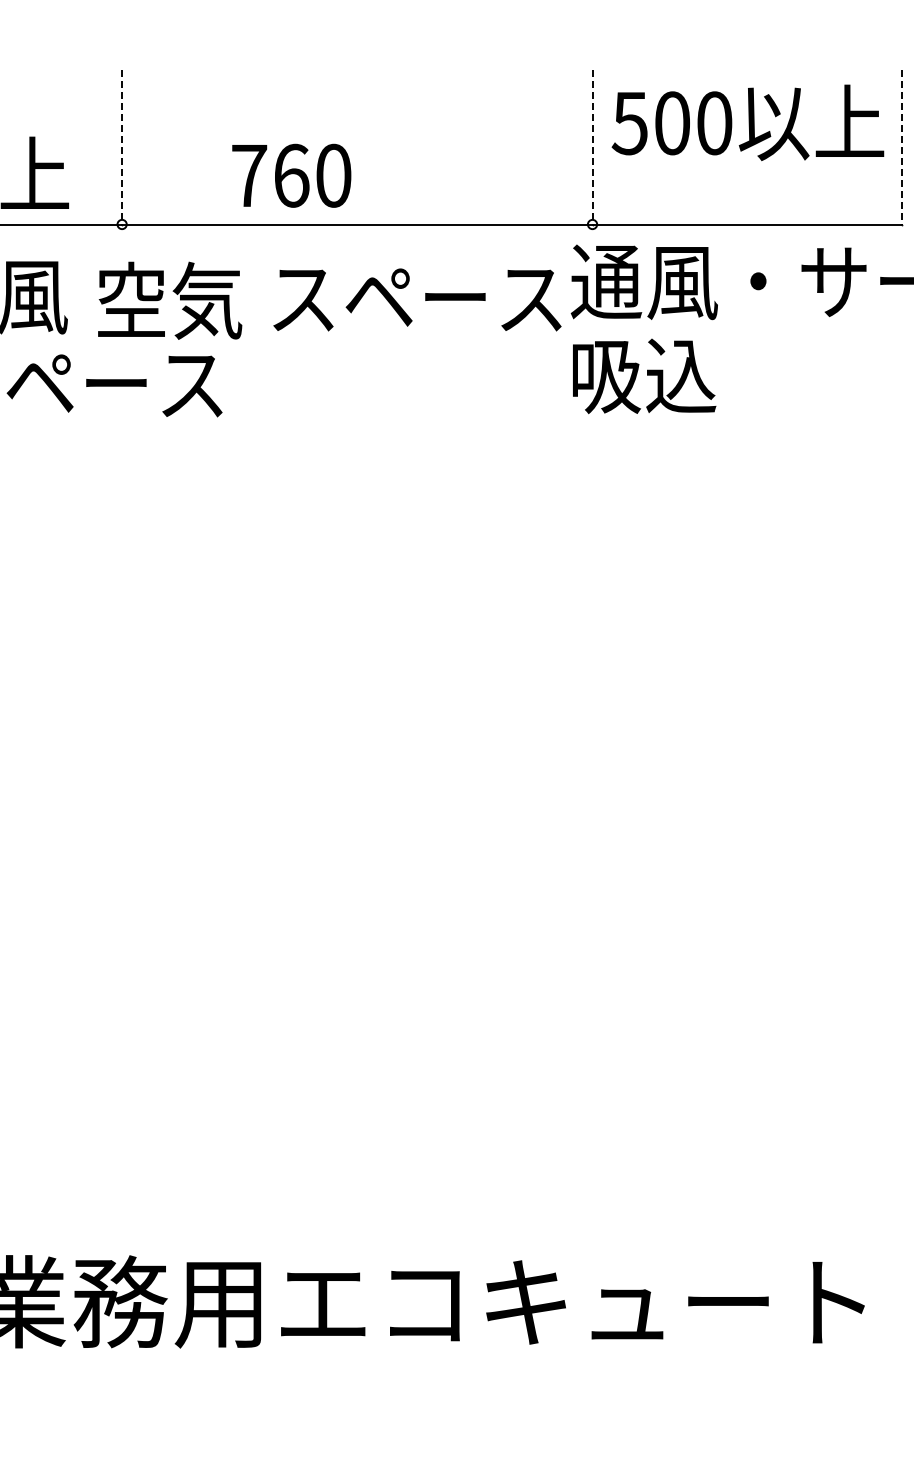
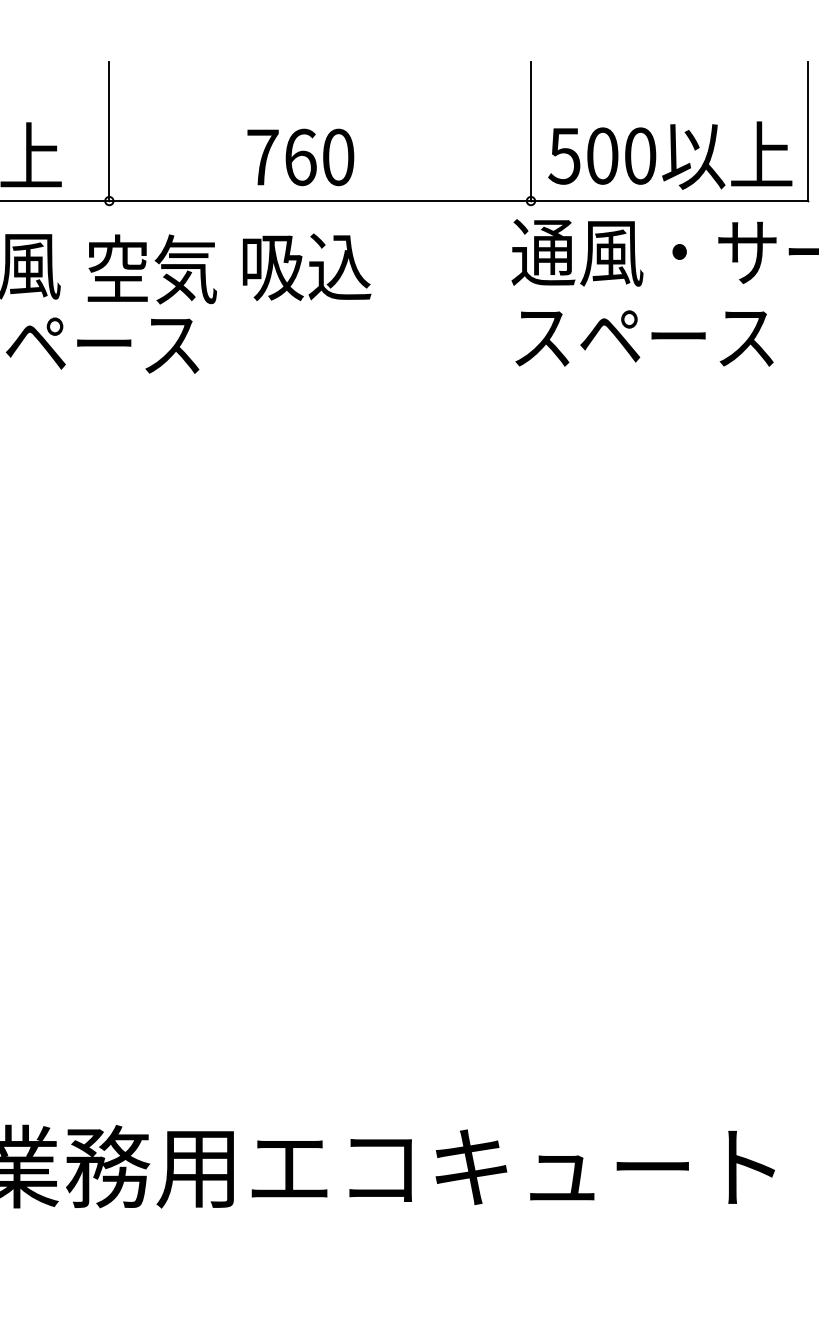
text: (747, 122) -> (669, 155), moved
line: (122, 147) -> (109, 132), dashed -> solid
line: (592, 147) -> (530, 132), dashed -> solid
line: (902, 147) -> (808, 132), dashed -> solid
text: (291, 175) -> (300, 157), moved
text: (416, 298) -> (373, 267), スペース -> 吸込
text: (718, 376) -> (643, 337), 吸込 -> スペース

